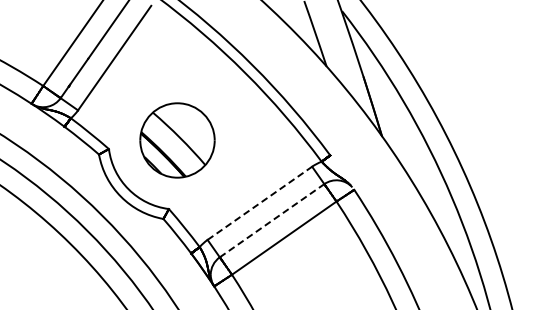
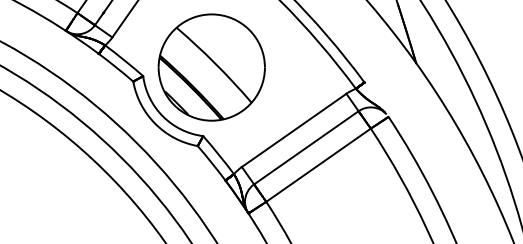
part: (177, 140) -> (211, 67), size x1.43
line: (259, 203) -> (293, 130), dashed -> solid
line: (272, 220) -> (306, 147), dashed -> solid

